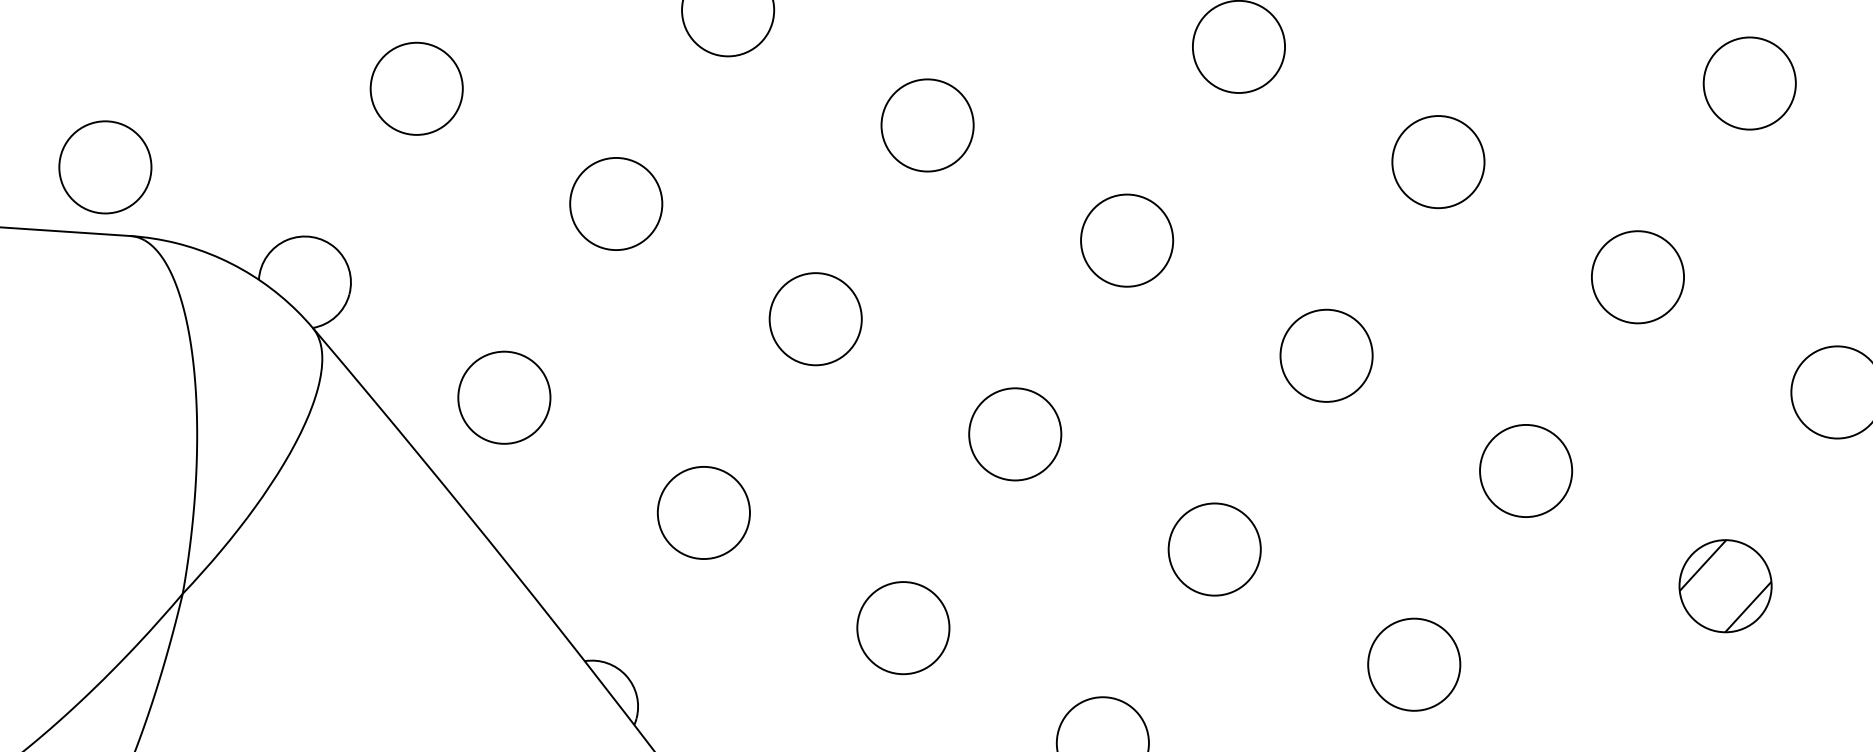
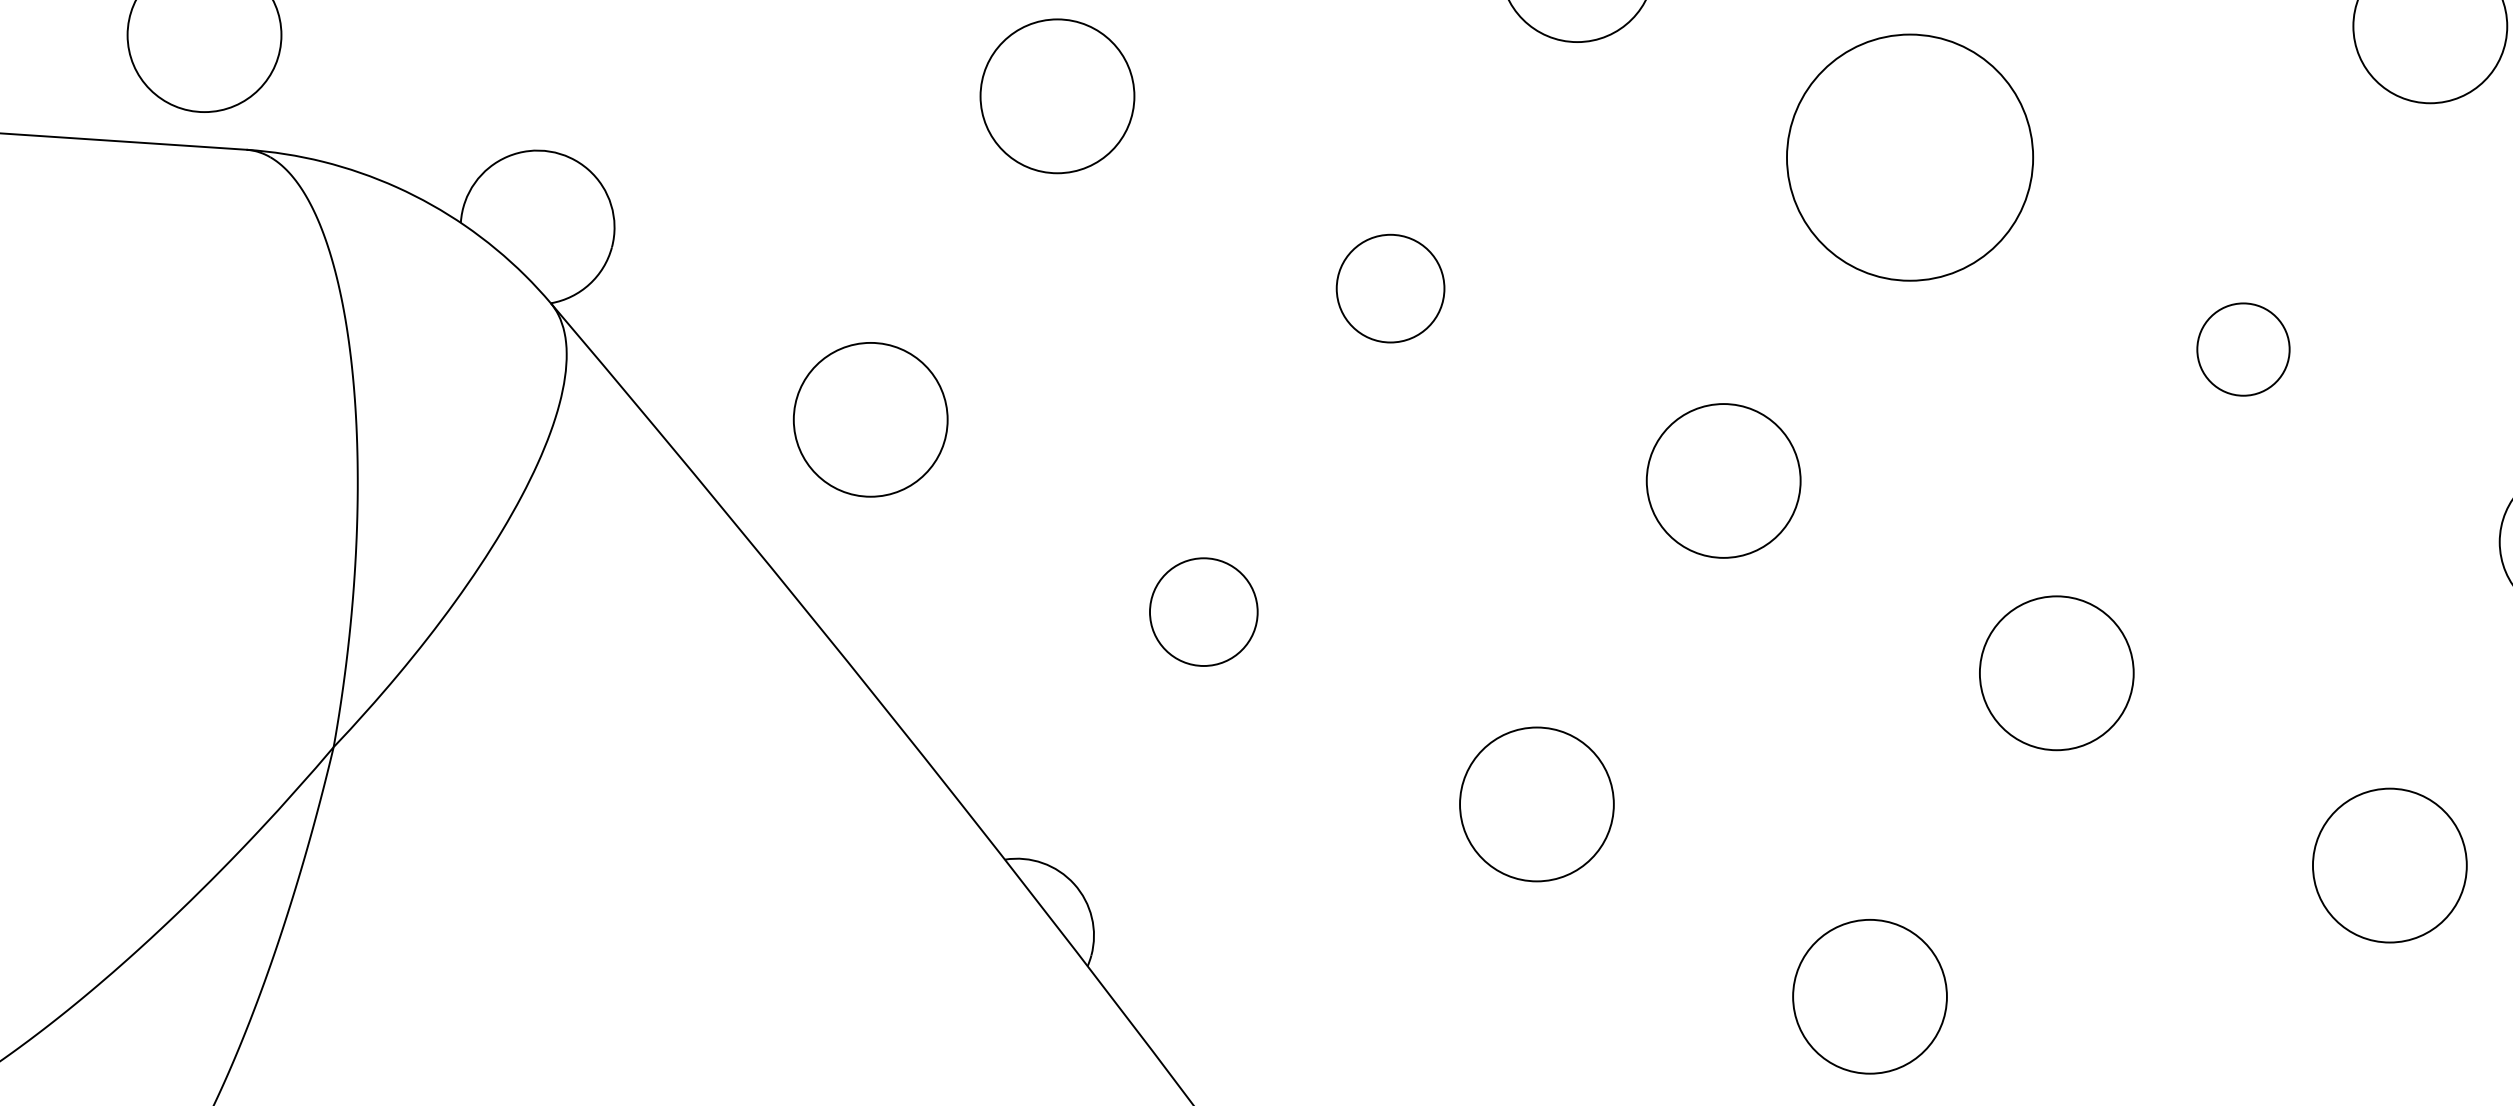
circle: (1127, 240) -> (1911, 157), size x1.6
circle: (815, 319) -> (1390, 289), size x0.7
circle: (1326, 355) -> (2243, 349), size x0.6
circle: (703, 512) -> (1203, 611), size x0.7

